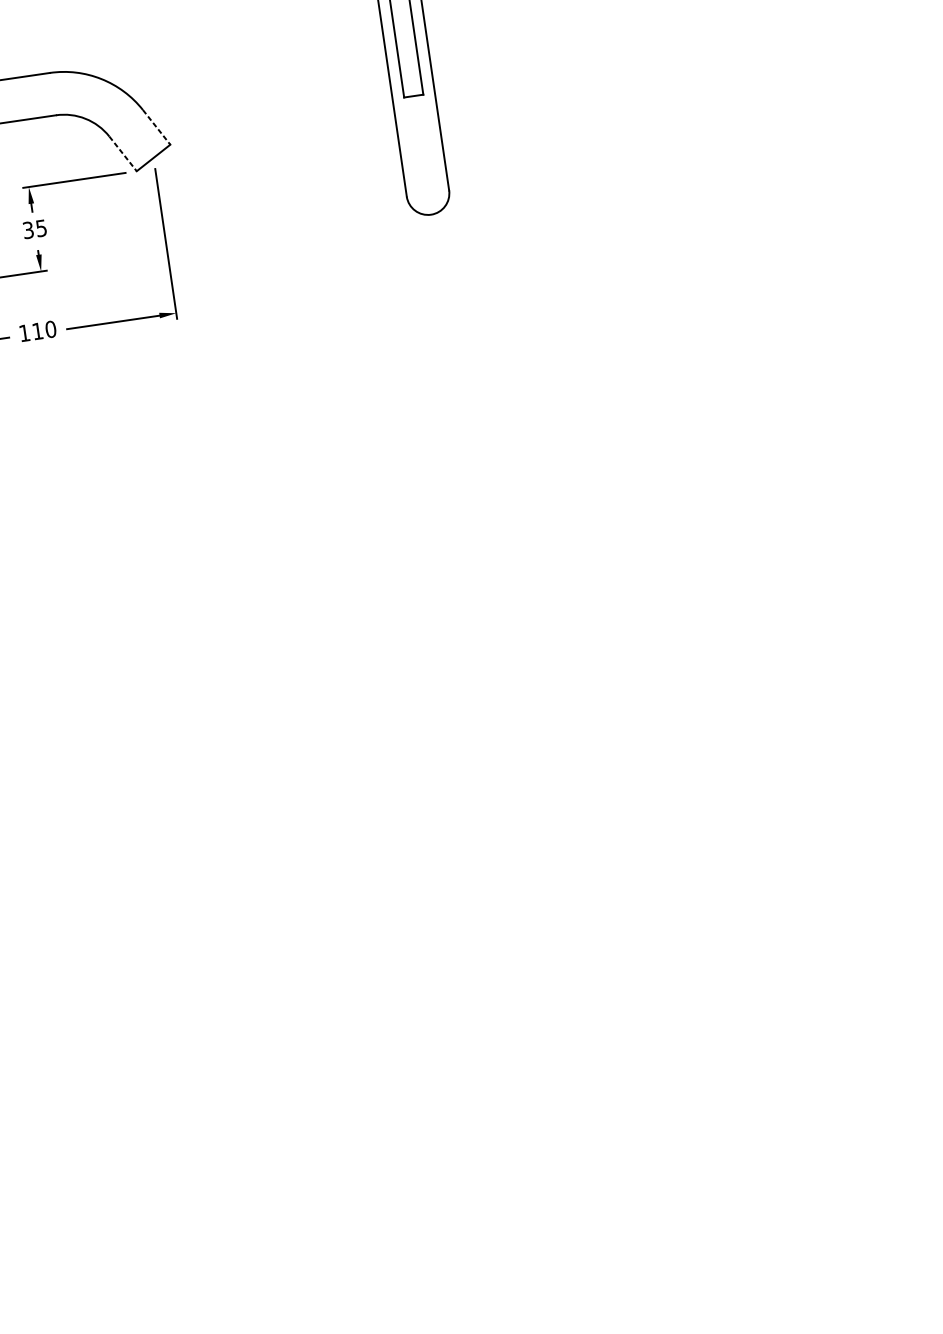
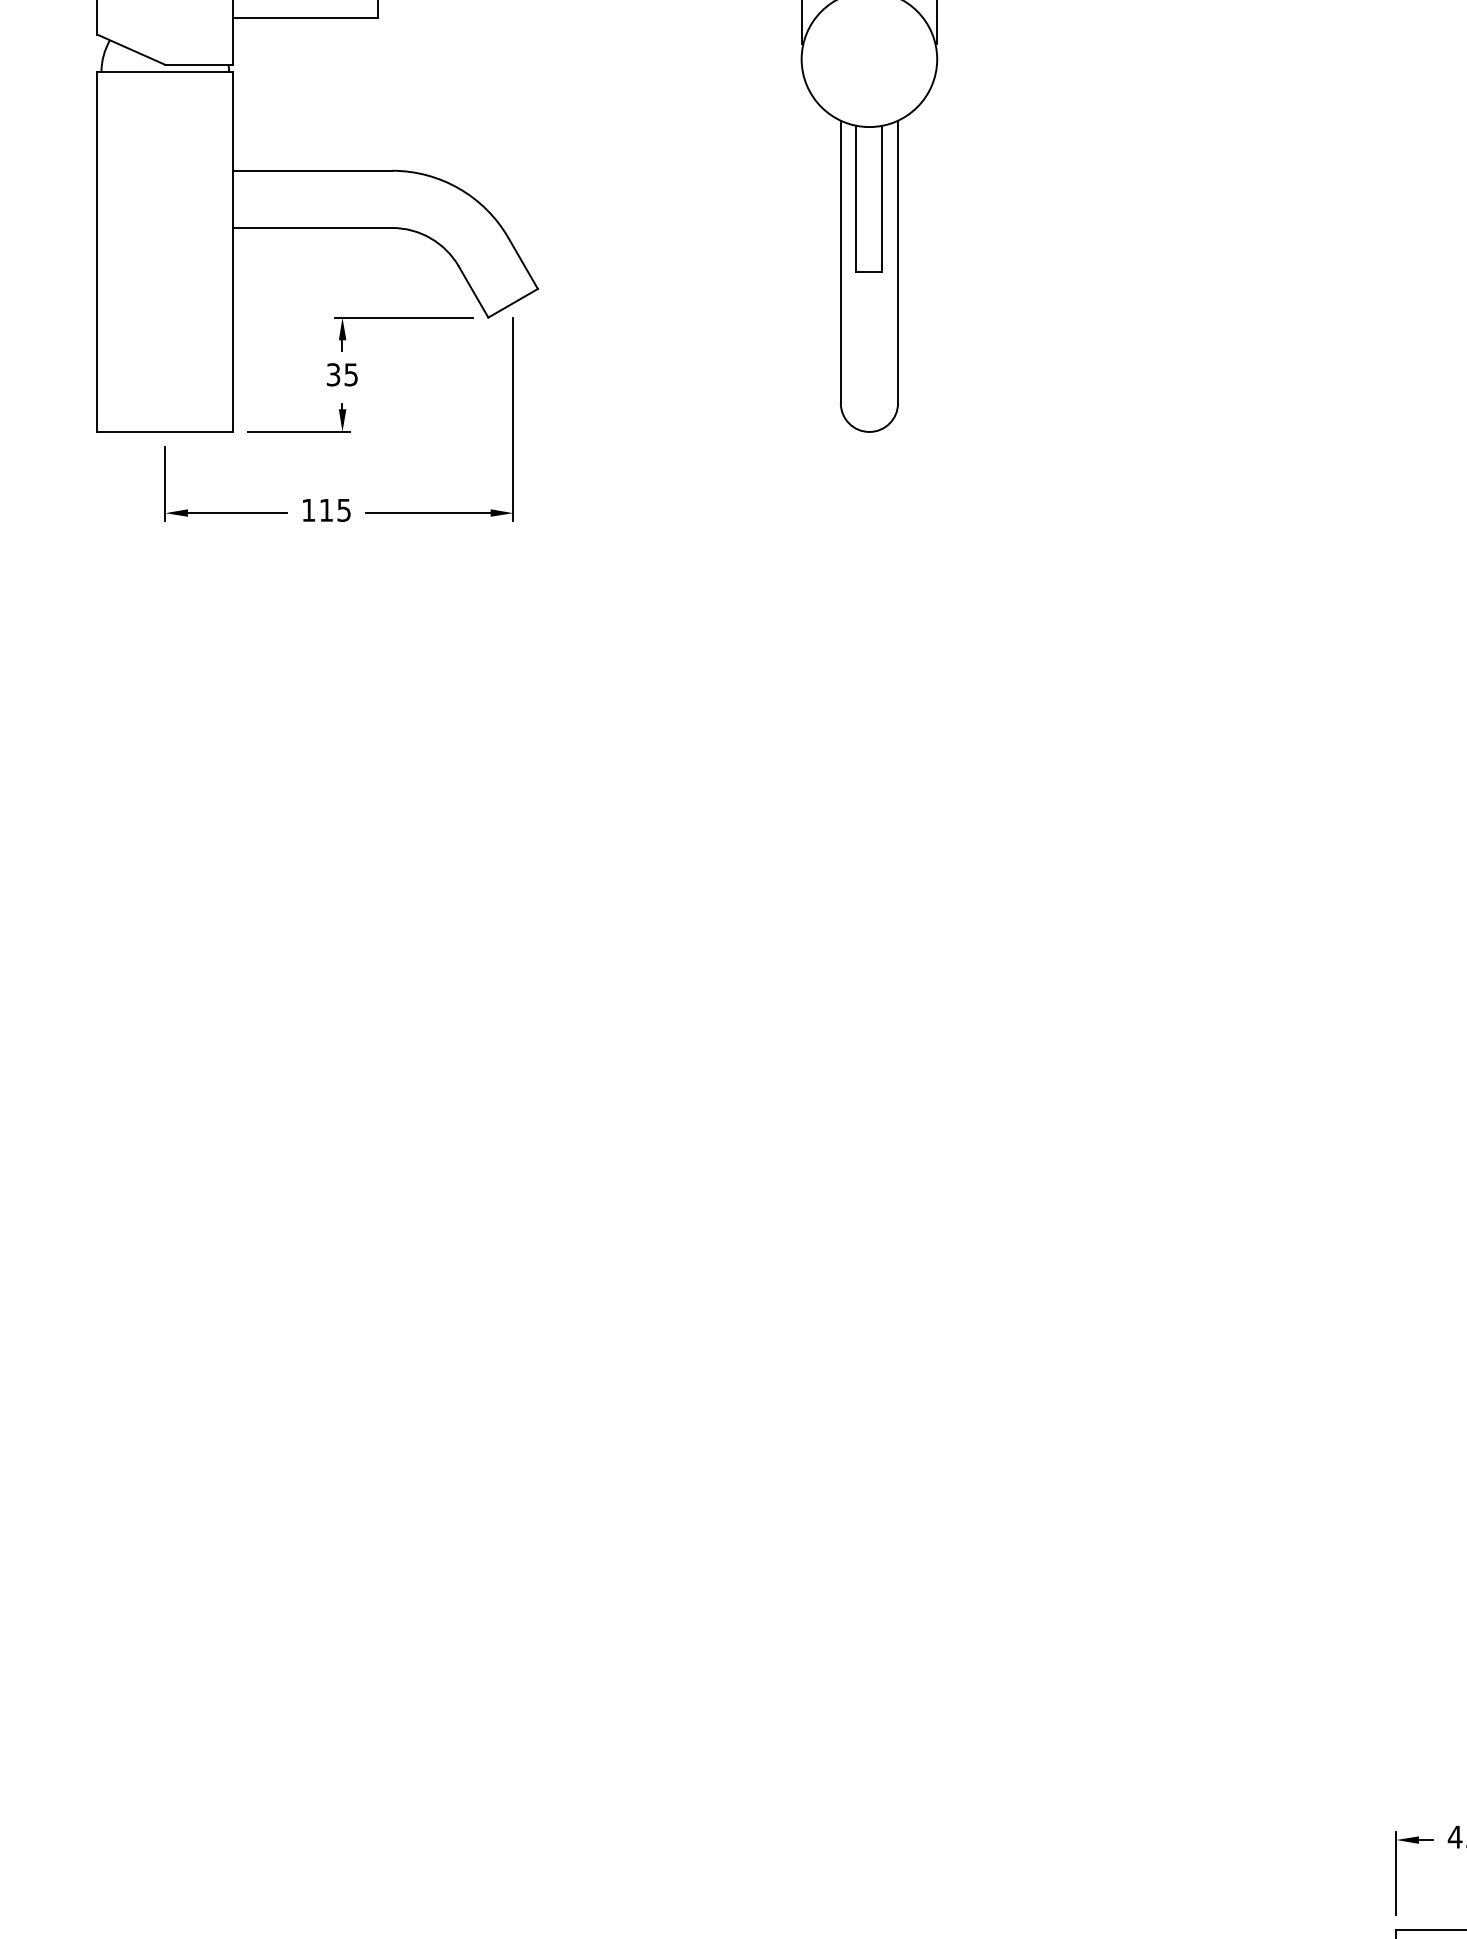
line: (156, 127) -> (523, 263), dashed -> solid
line: (123, 154) -> (473, 292), dashed -> solid
text: (51, 328) -> (344, 509), 110 -> 115

